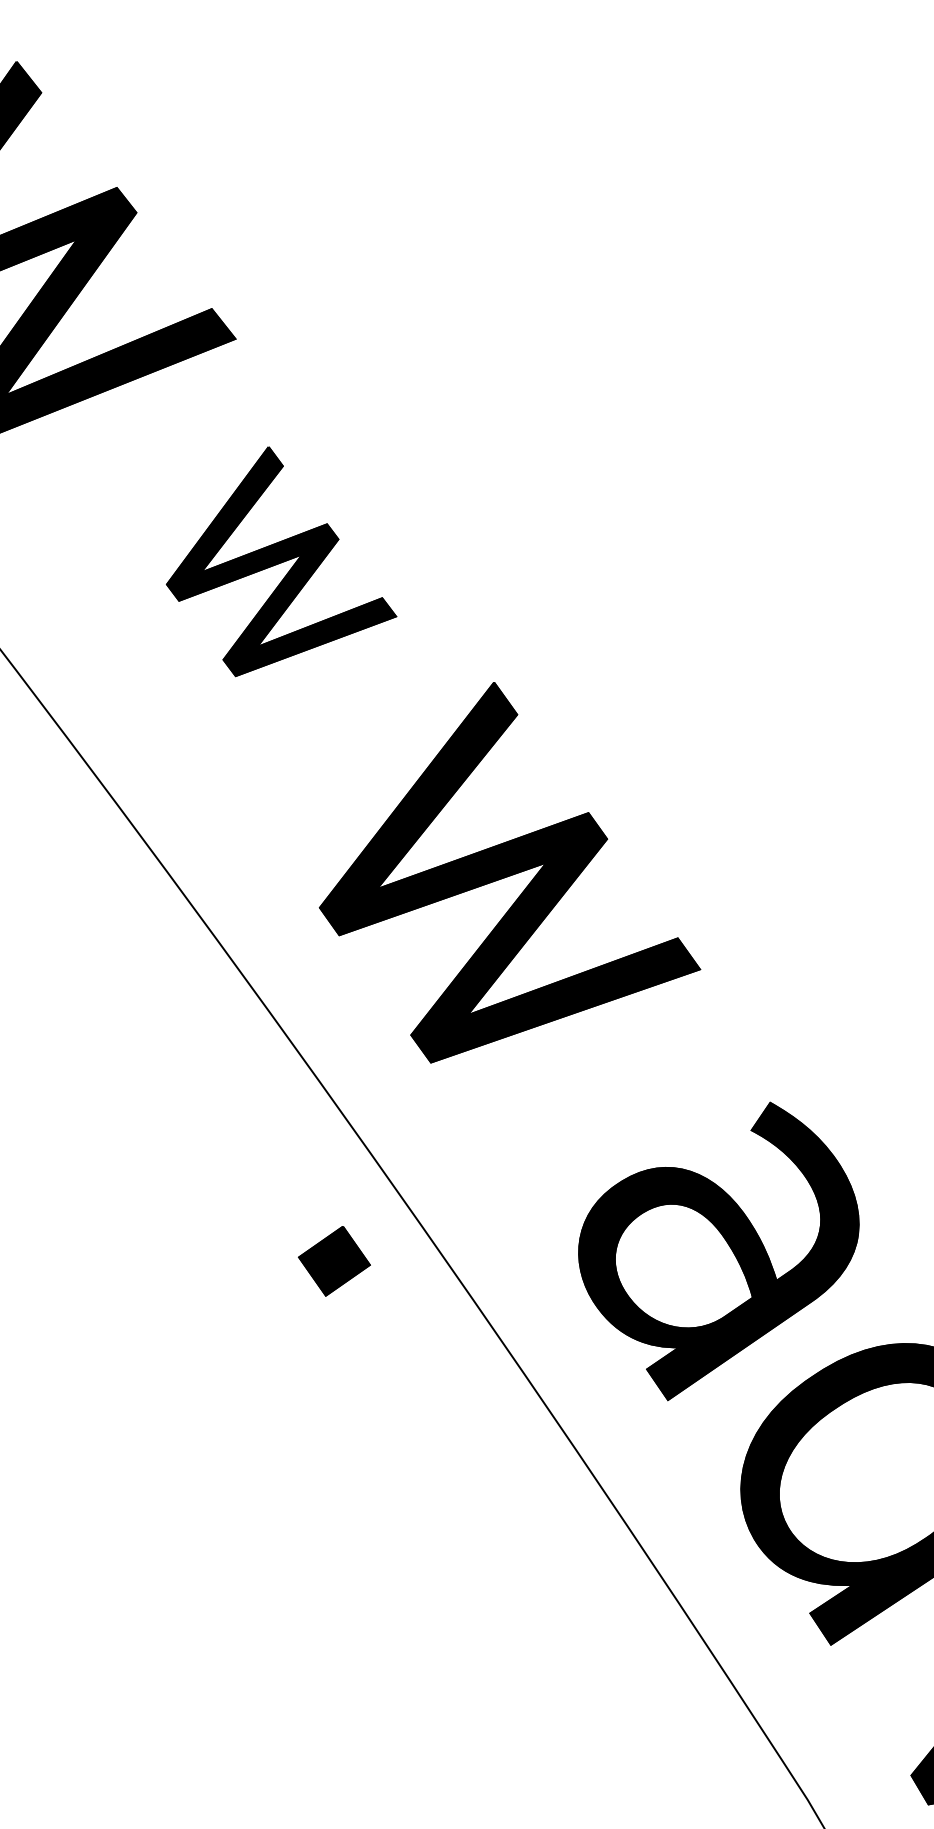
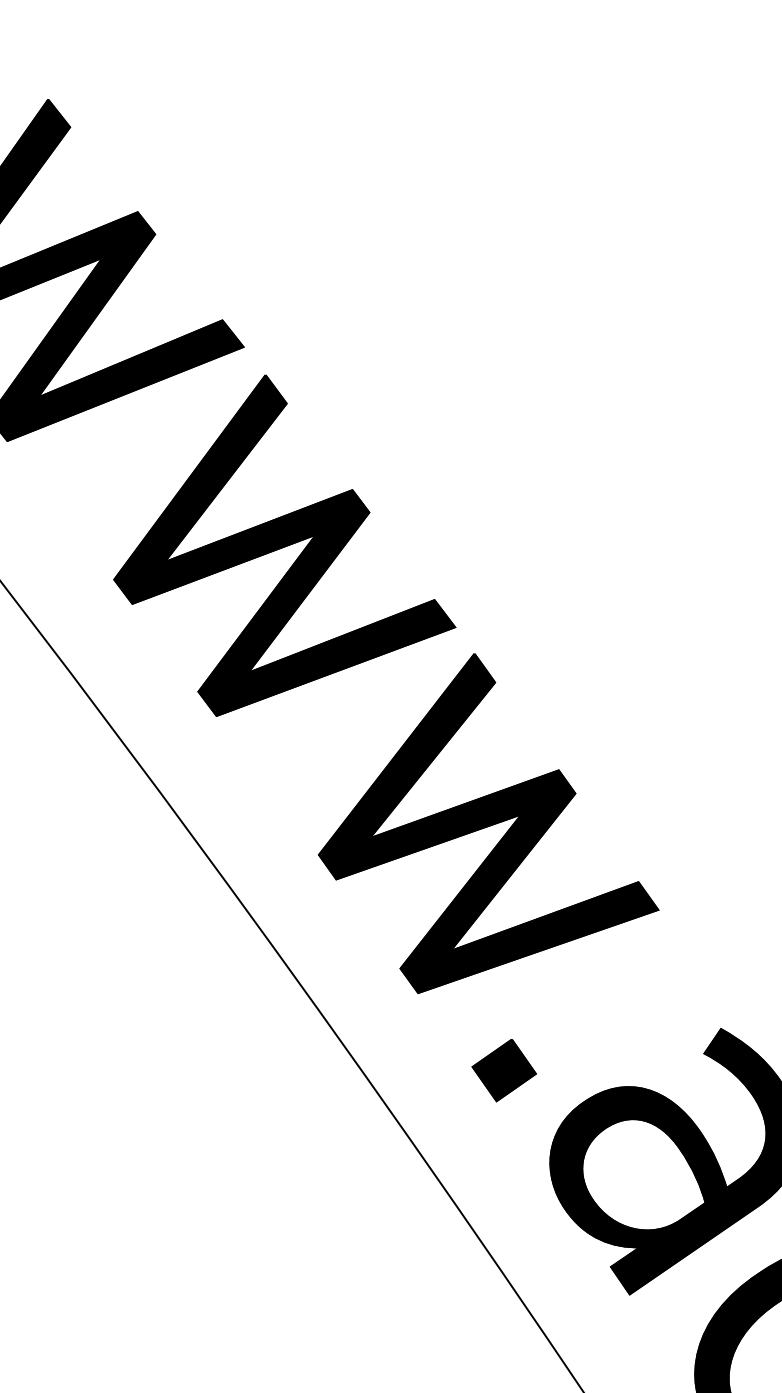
part: (281, 561) -> (284, 545), size x1.67
part: (334, 1261) -> (504, 1070), moved

